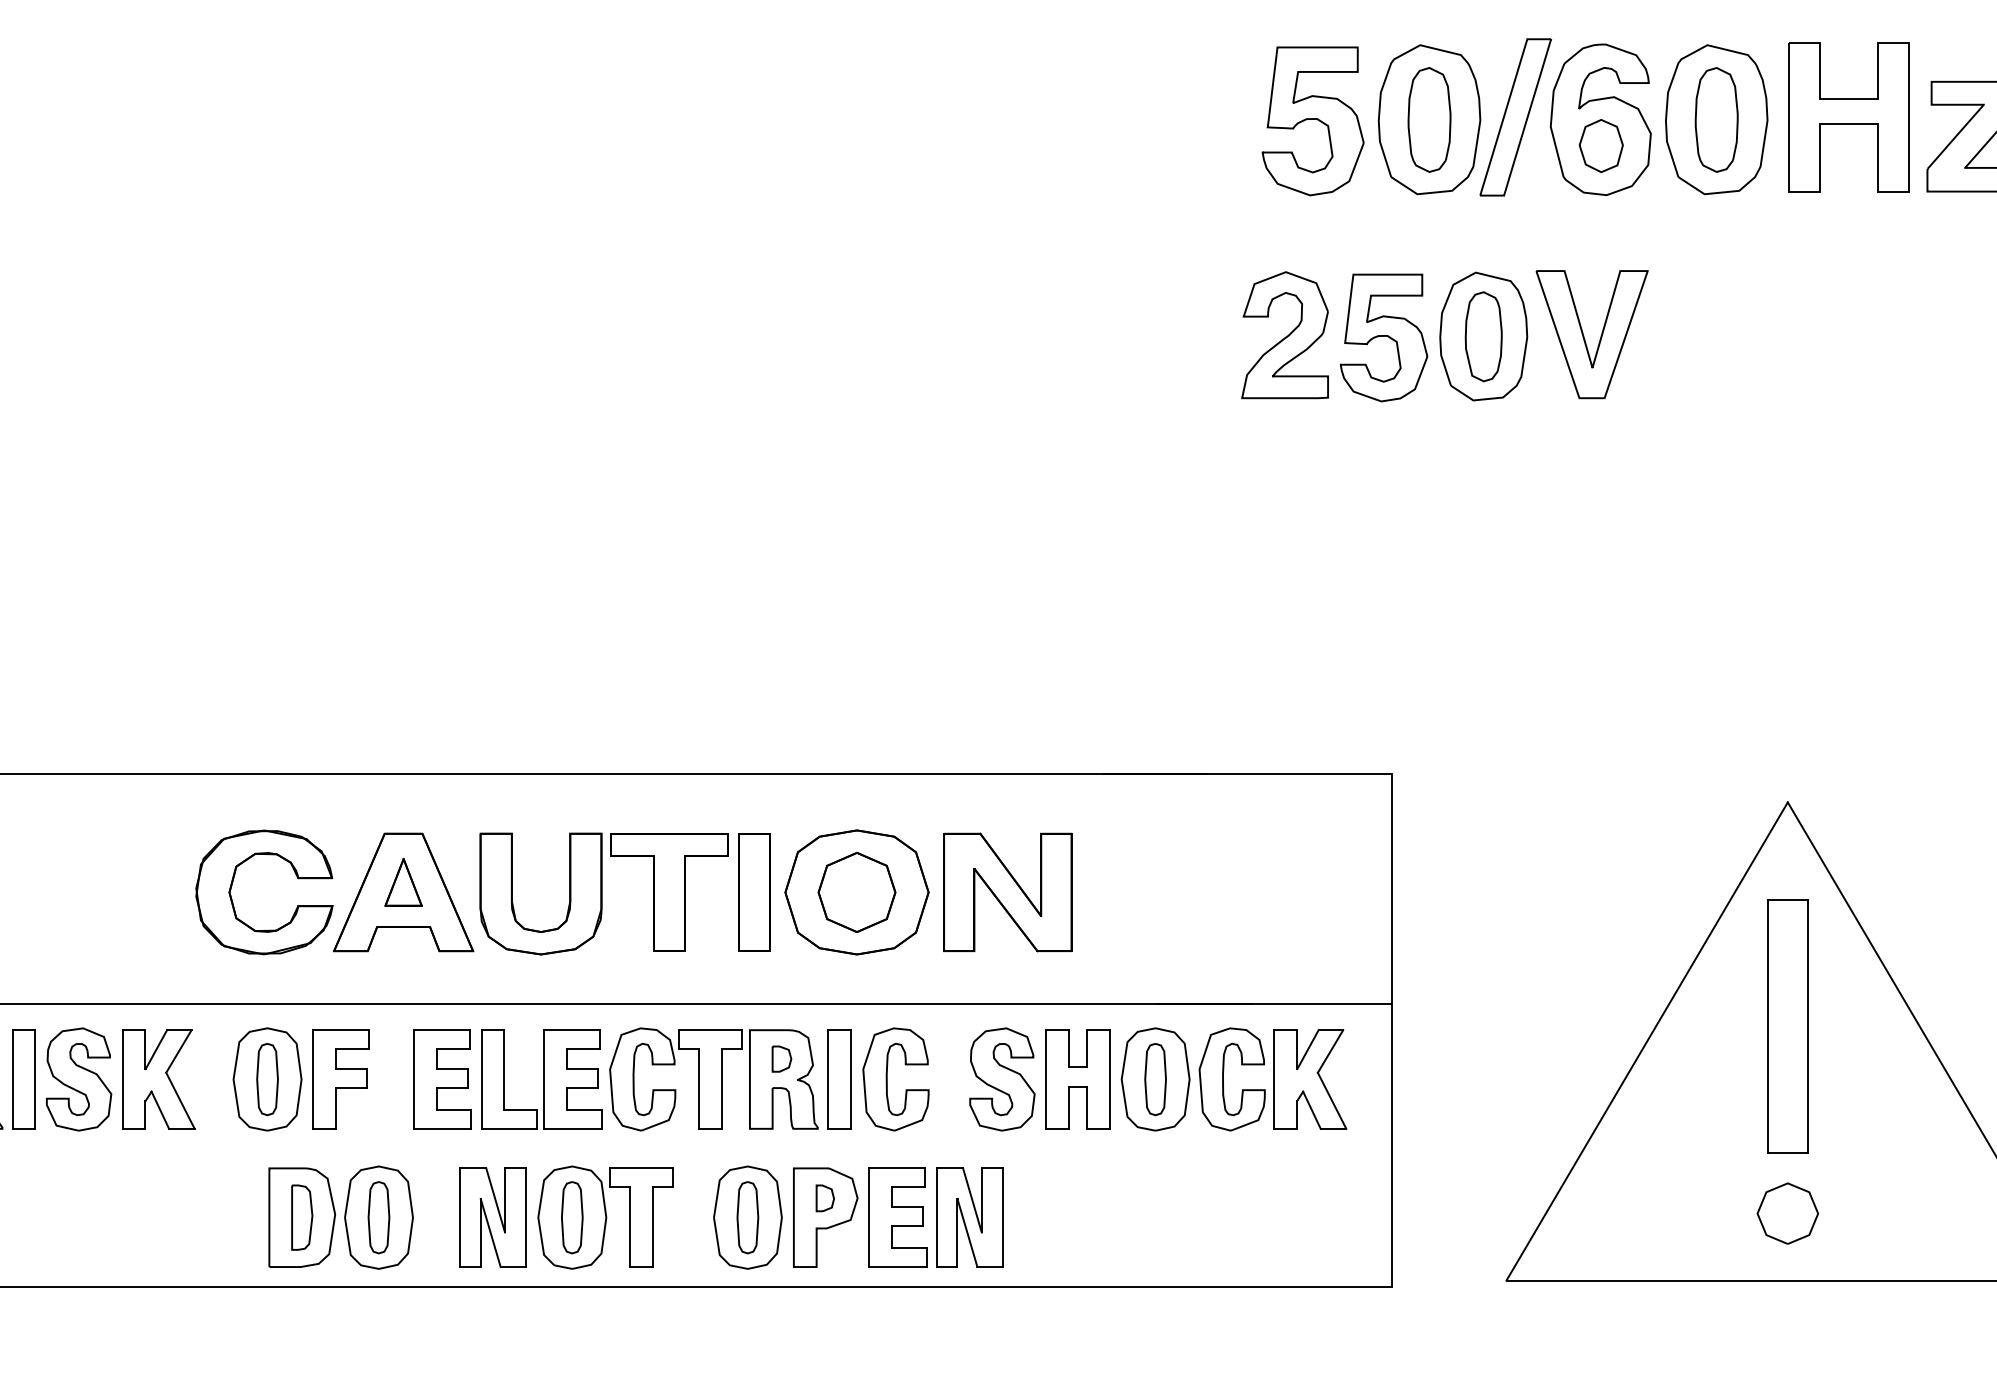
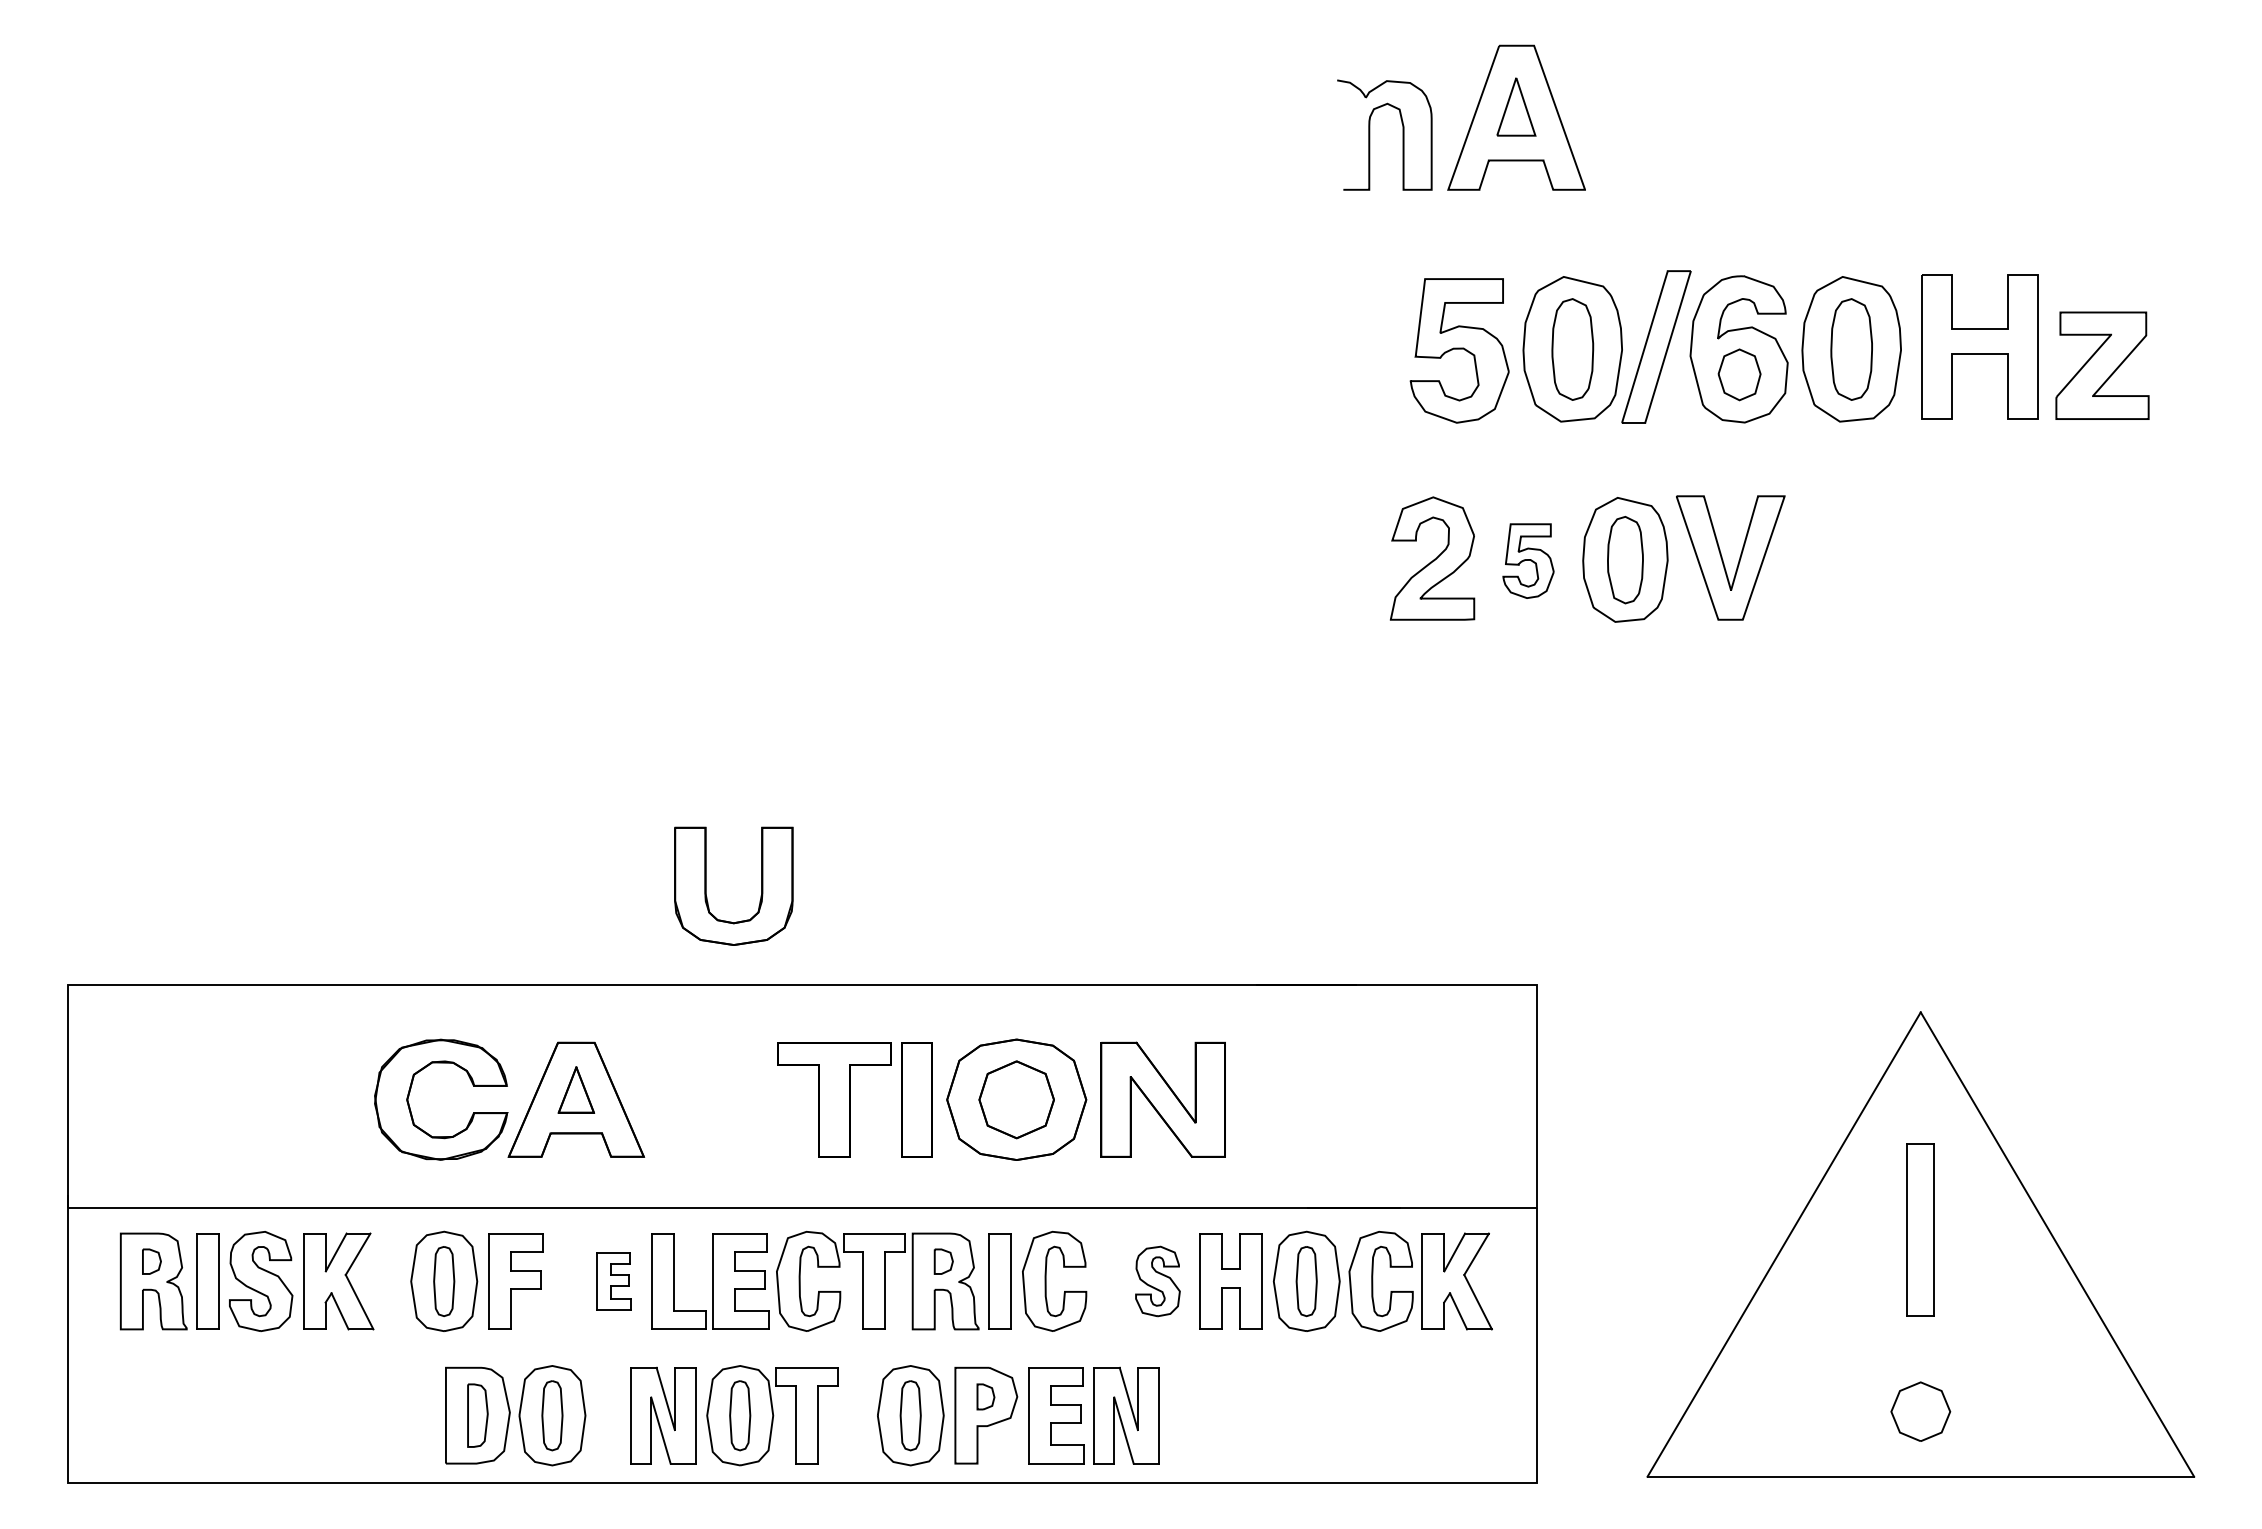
part: (1383, 337) -> (1528, 560), size x0.6
part: (512, 893) -> (706, 885), moved
part: (1787, 1025) -> (1920, 1229), size x0.7
part: (441, 1079) -> (613, 1281), size x0.6
part: (1001, 1079) -> (1157, 1281), size x0.7

